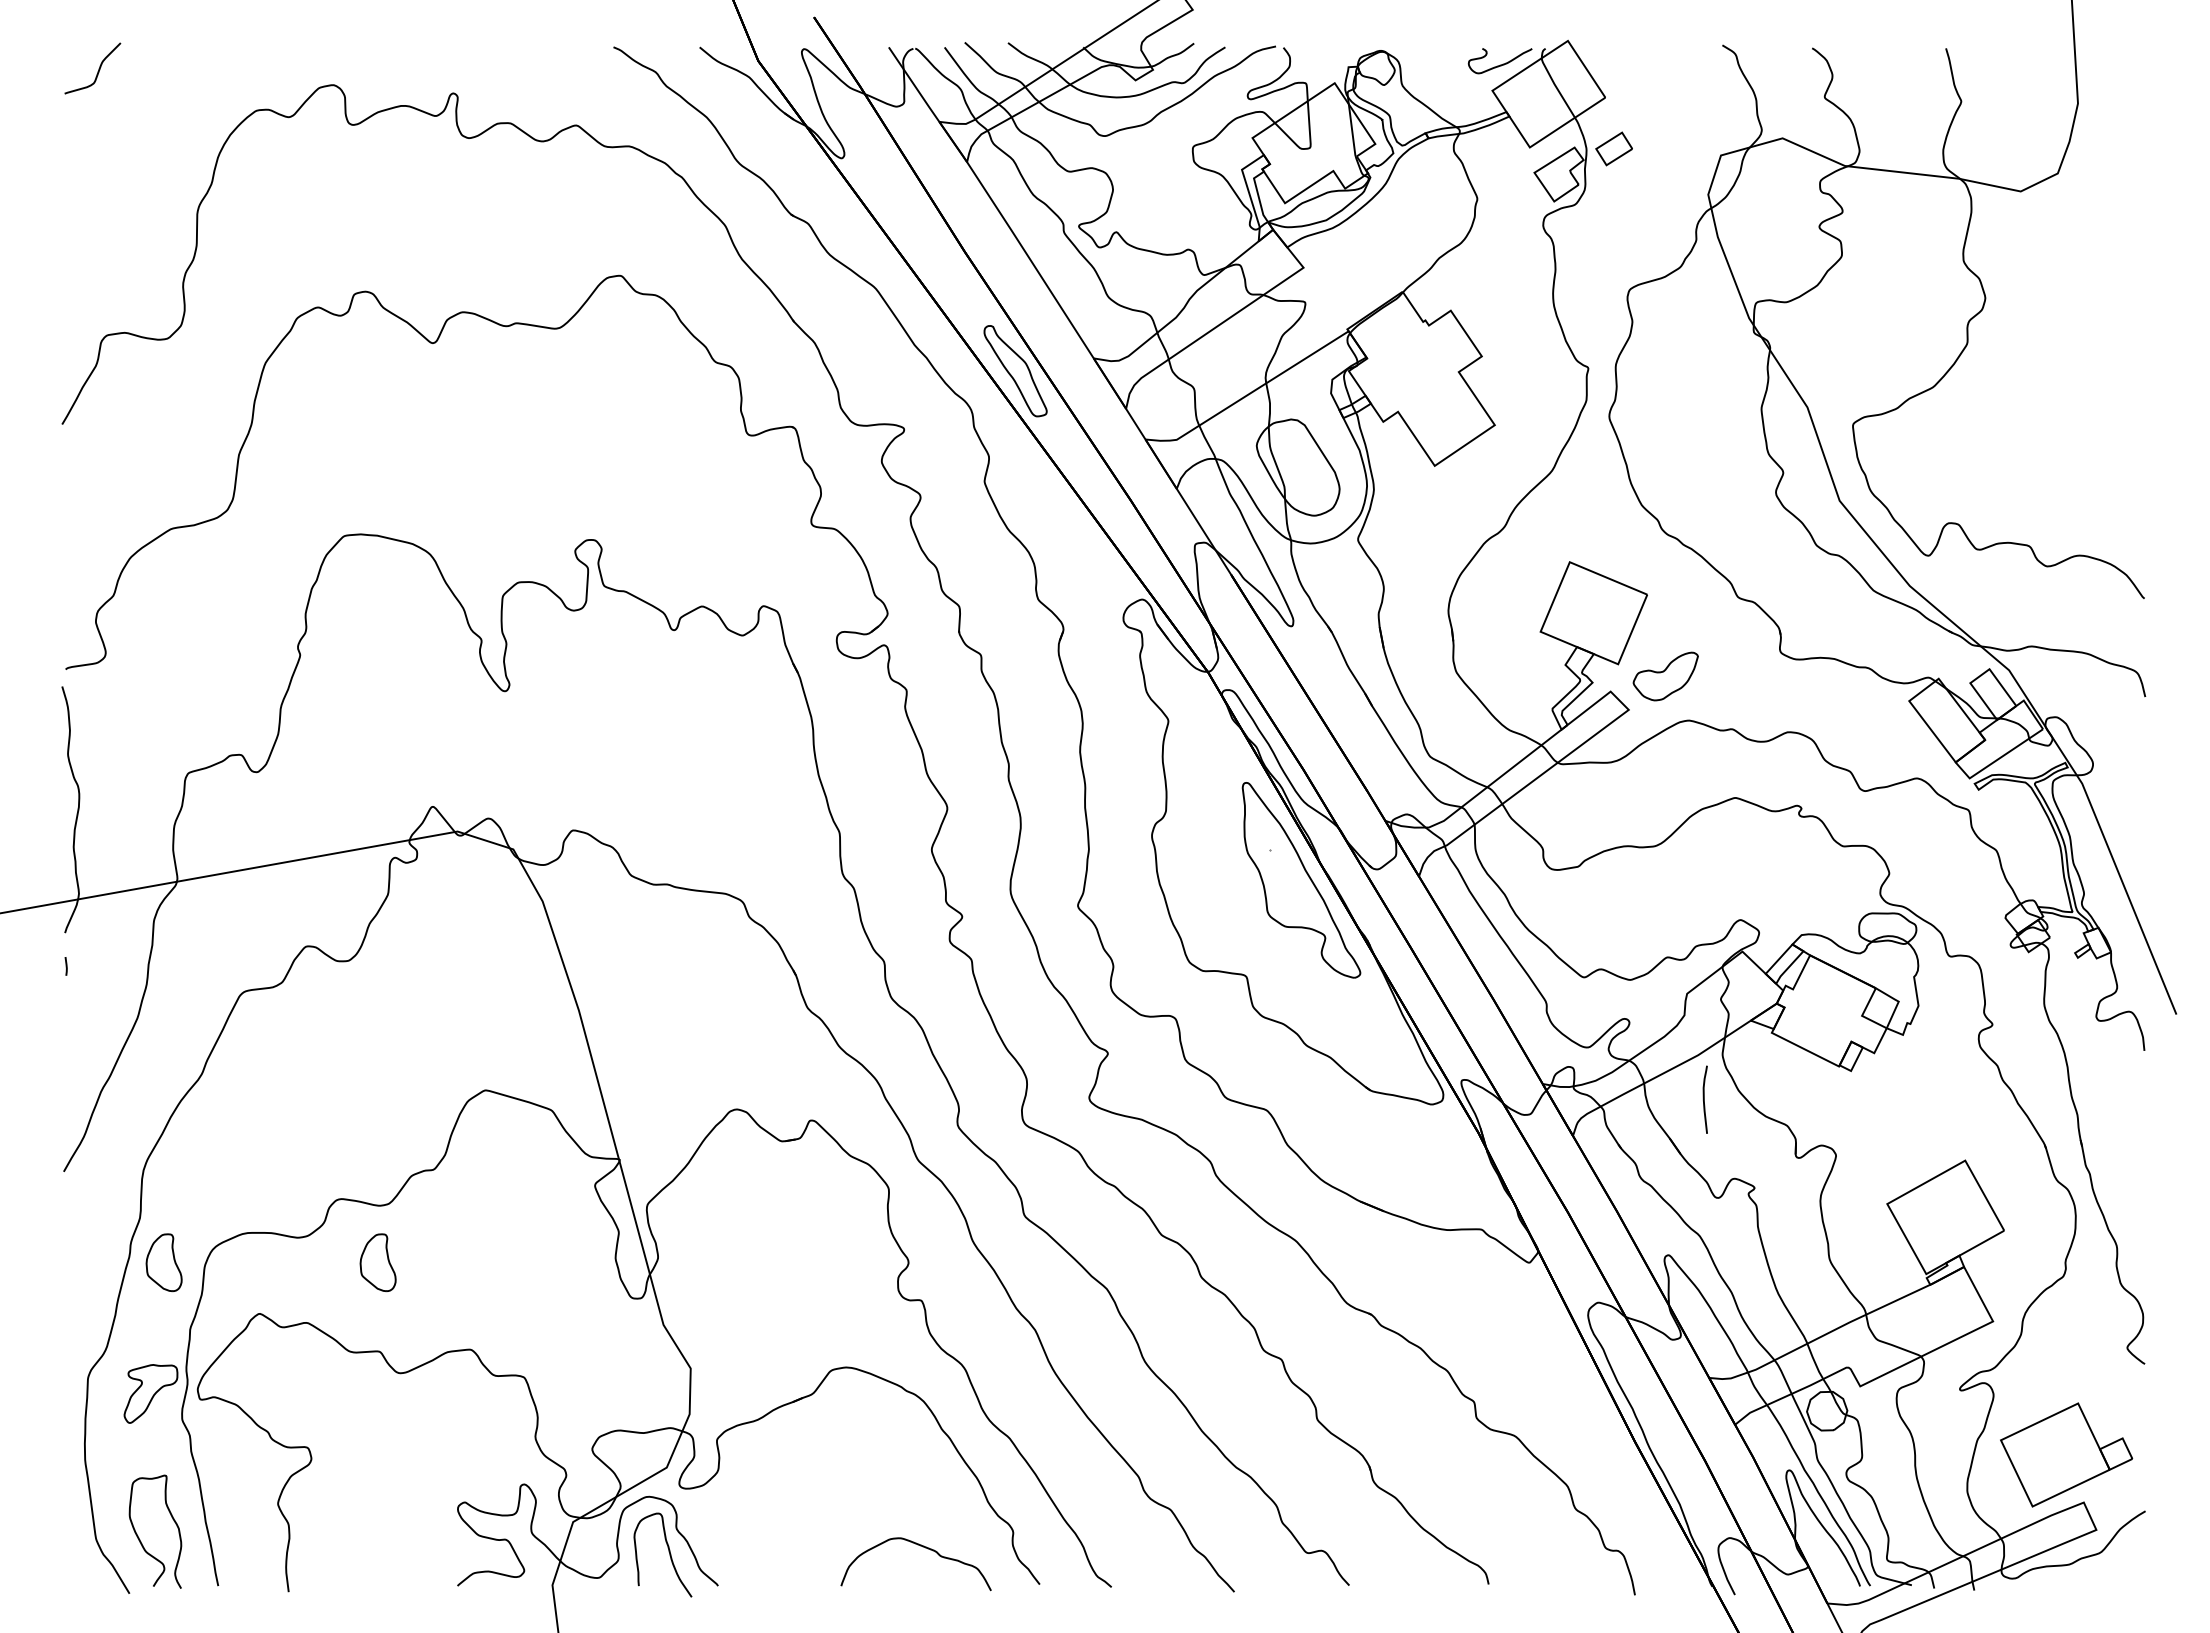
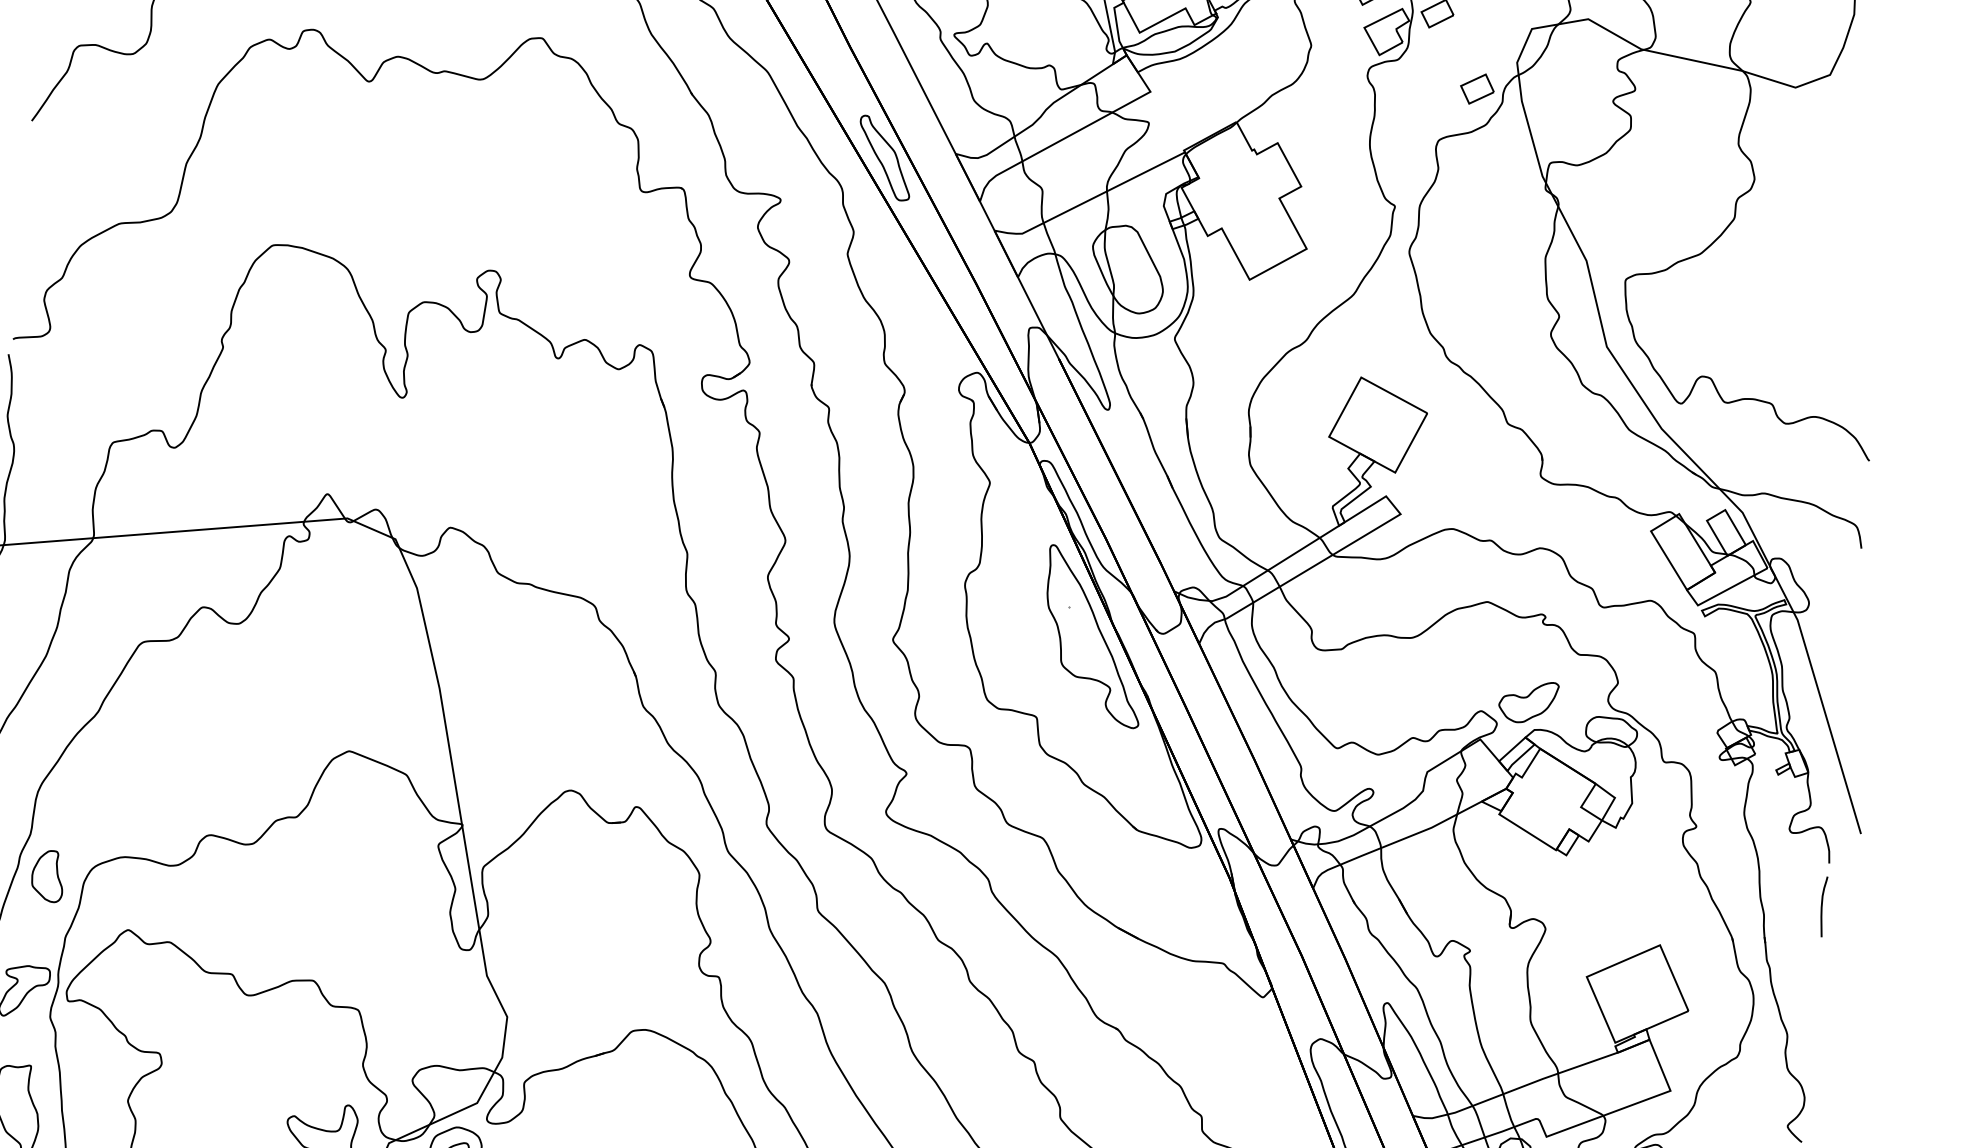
part: (1666, 228) -> (1476, 89), added
part: (1665, 676) -> (1528, 701), moved
curve: (1704, 1099) -> (1822, 906), moved
part: (377, 1262) -> (237, 894), removed

